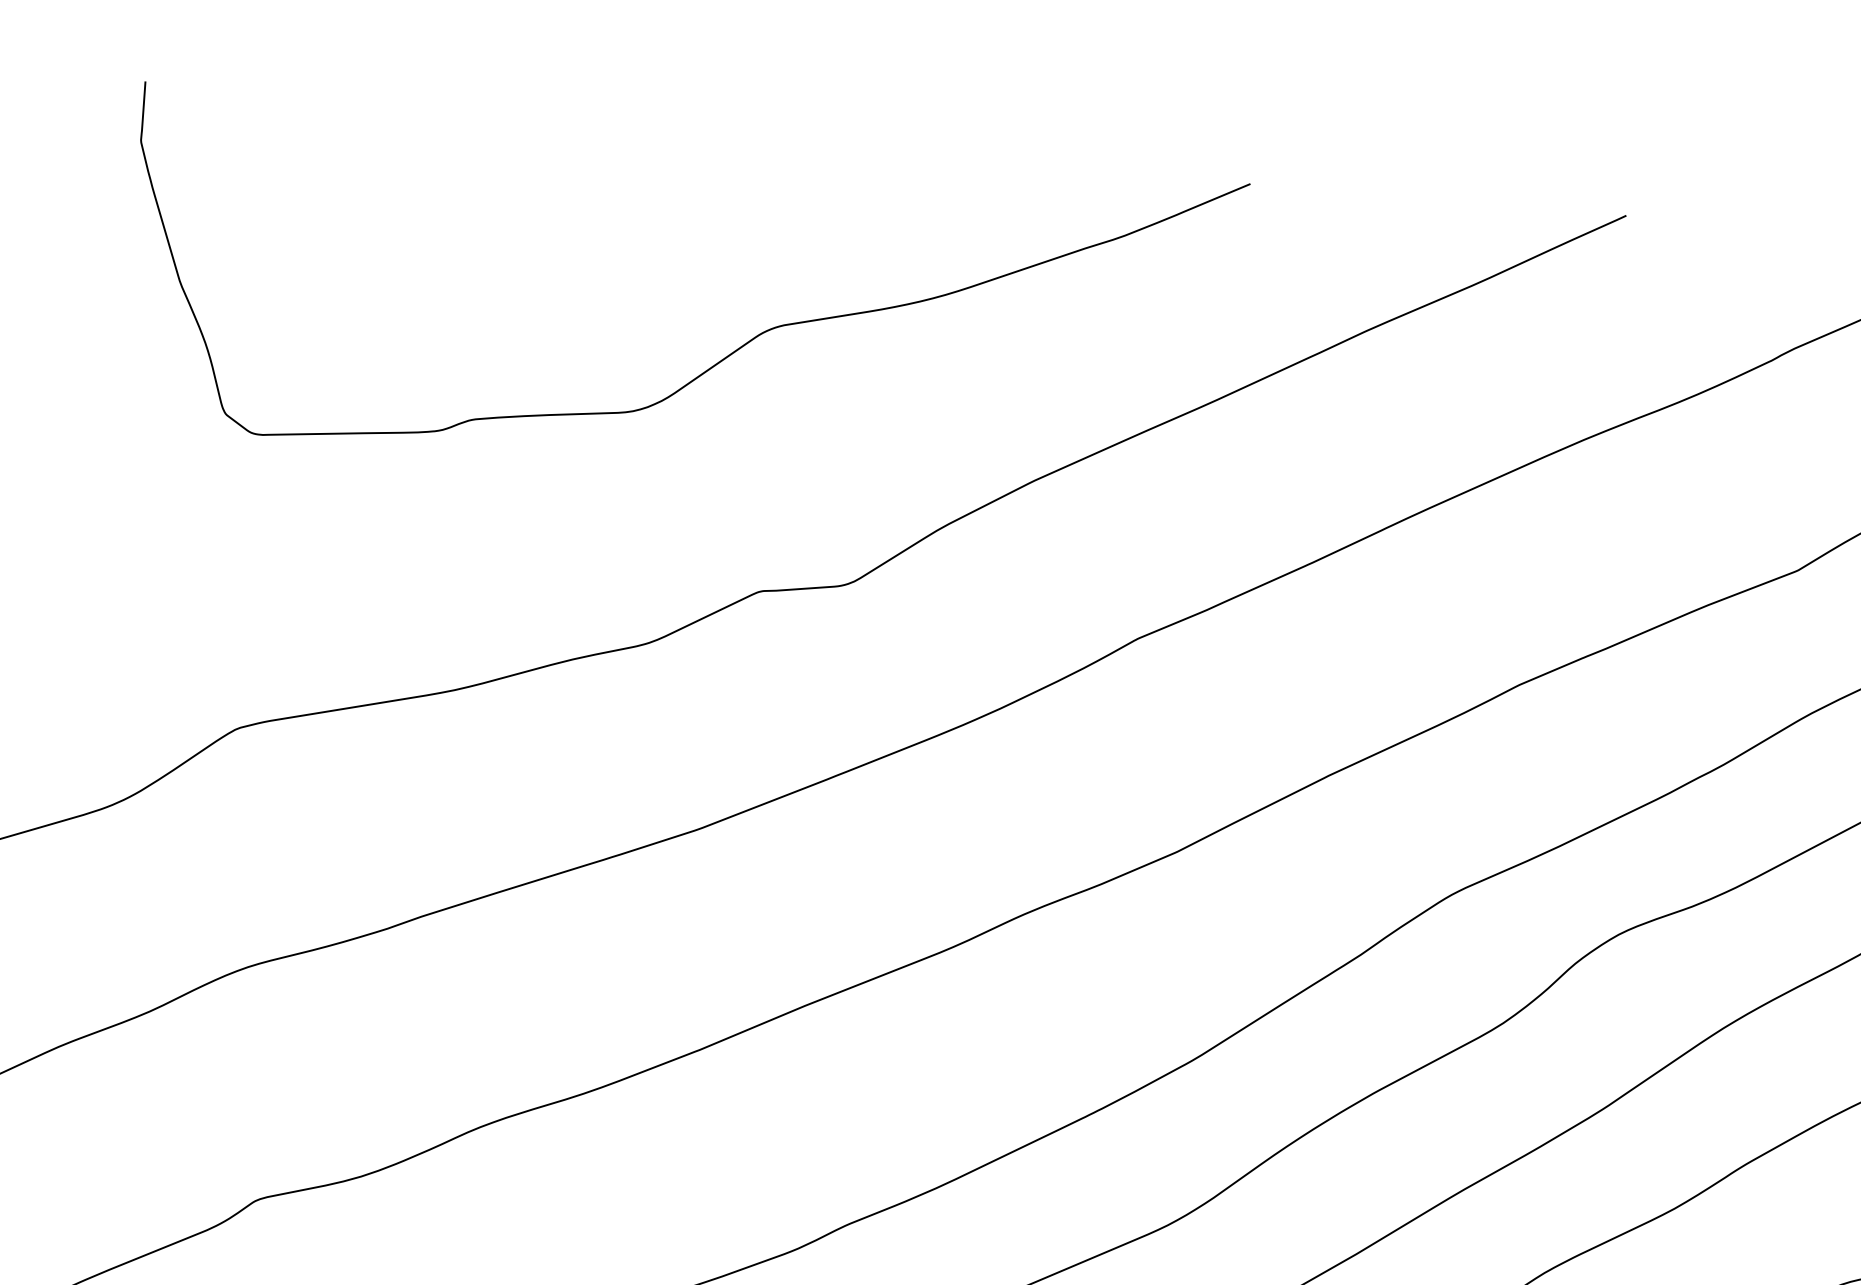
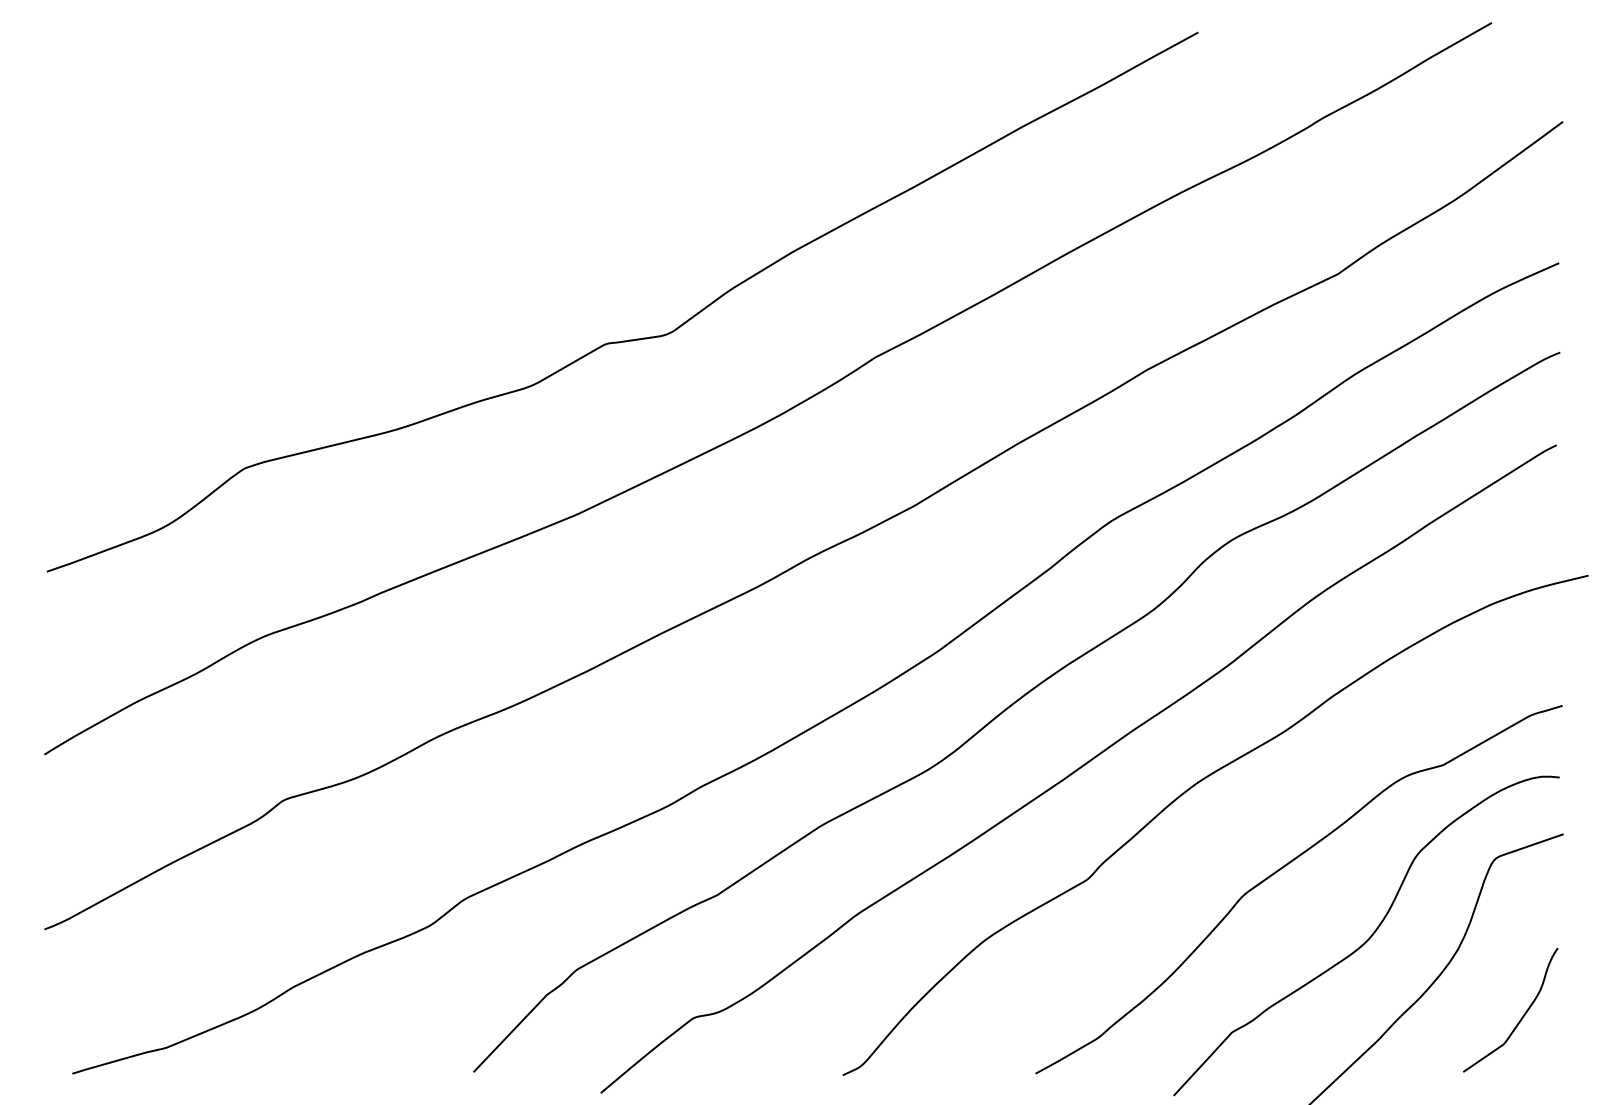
curve: (725, 356) -> (569, 179), removed

